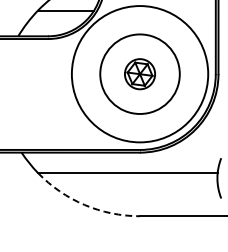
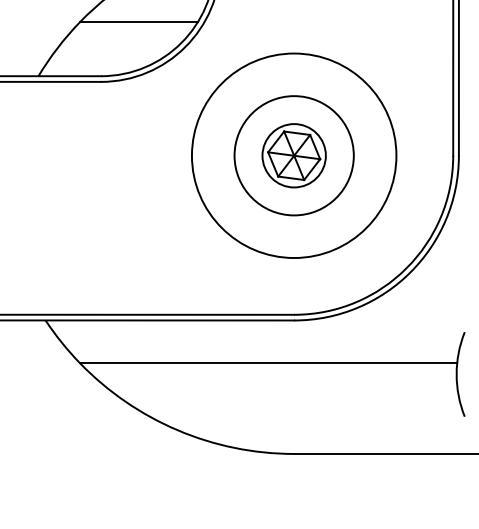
circle: (139, 73) -> (293, 154), size x0.71
circle: (139, 73) -> (293, 154), size x0.71
arc: (84, 204) -> (177, 429), dashed -> solid

